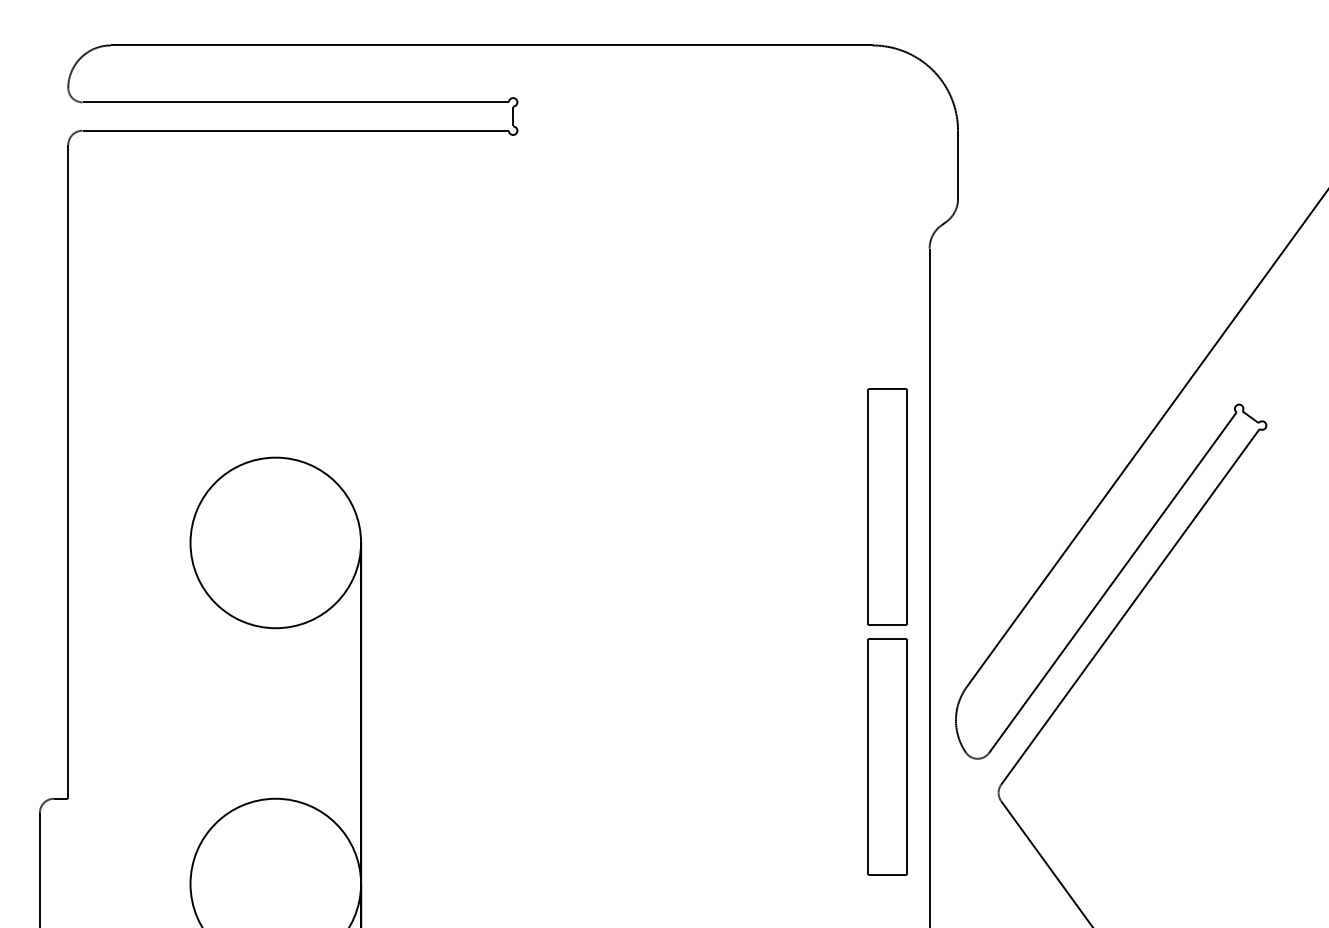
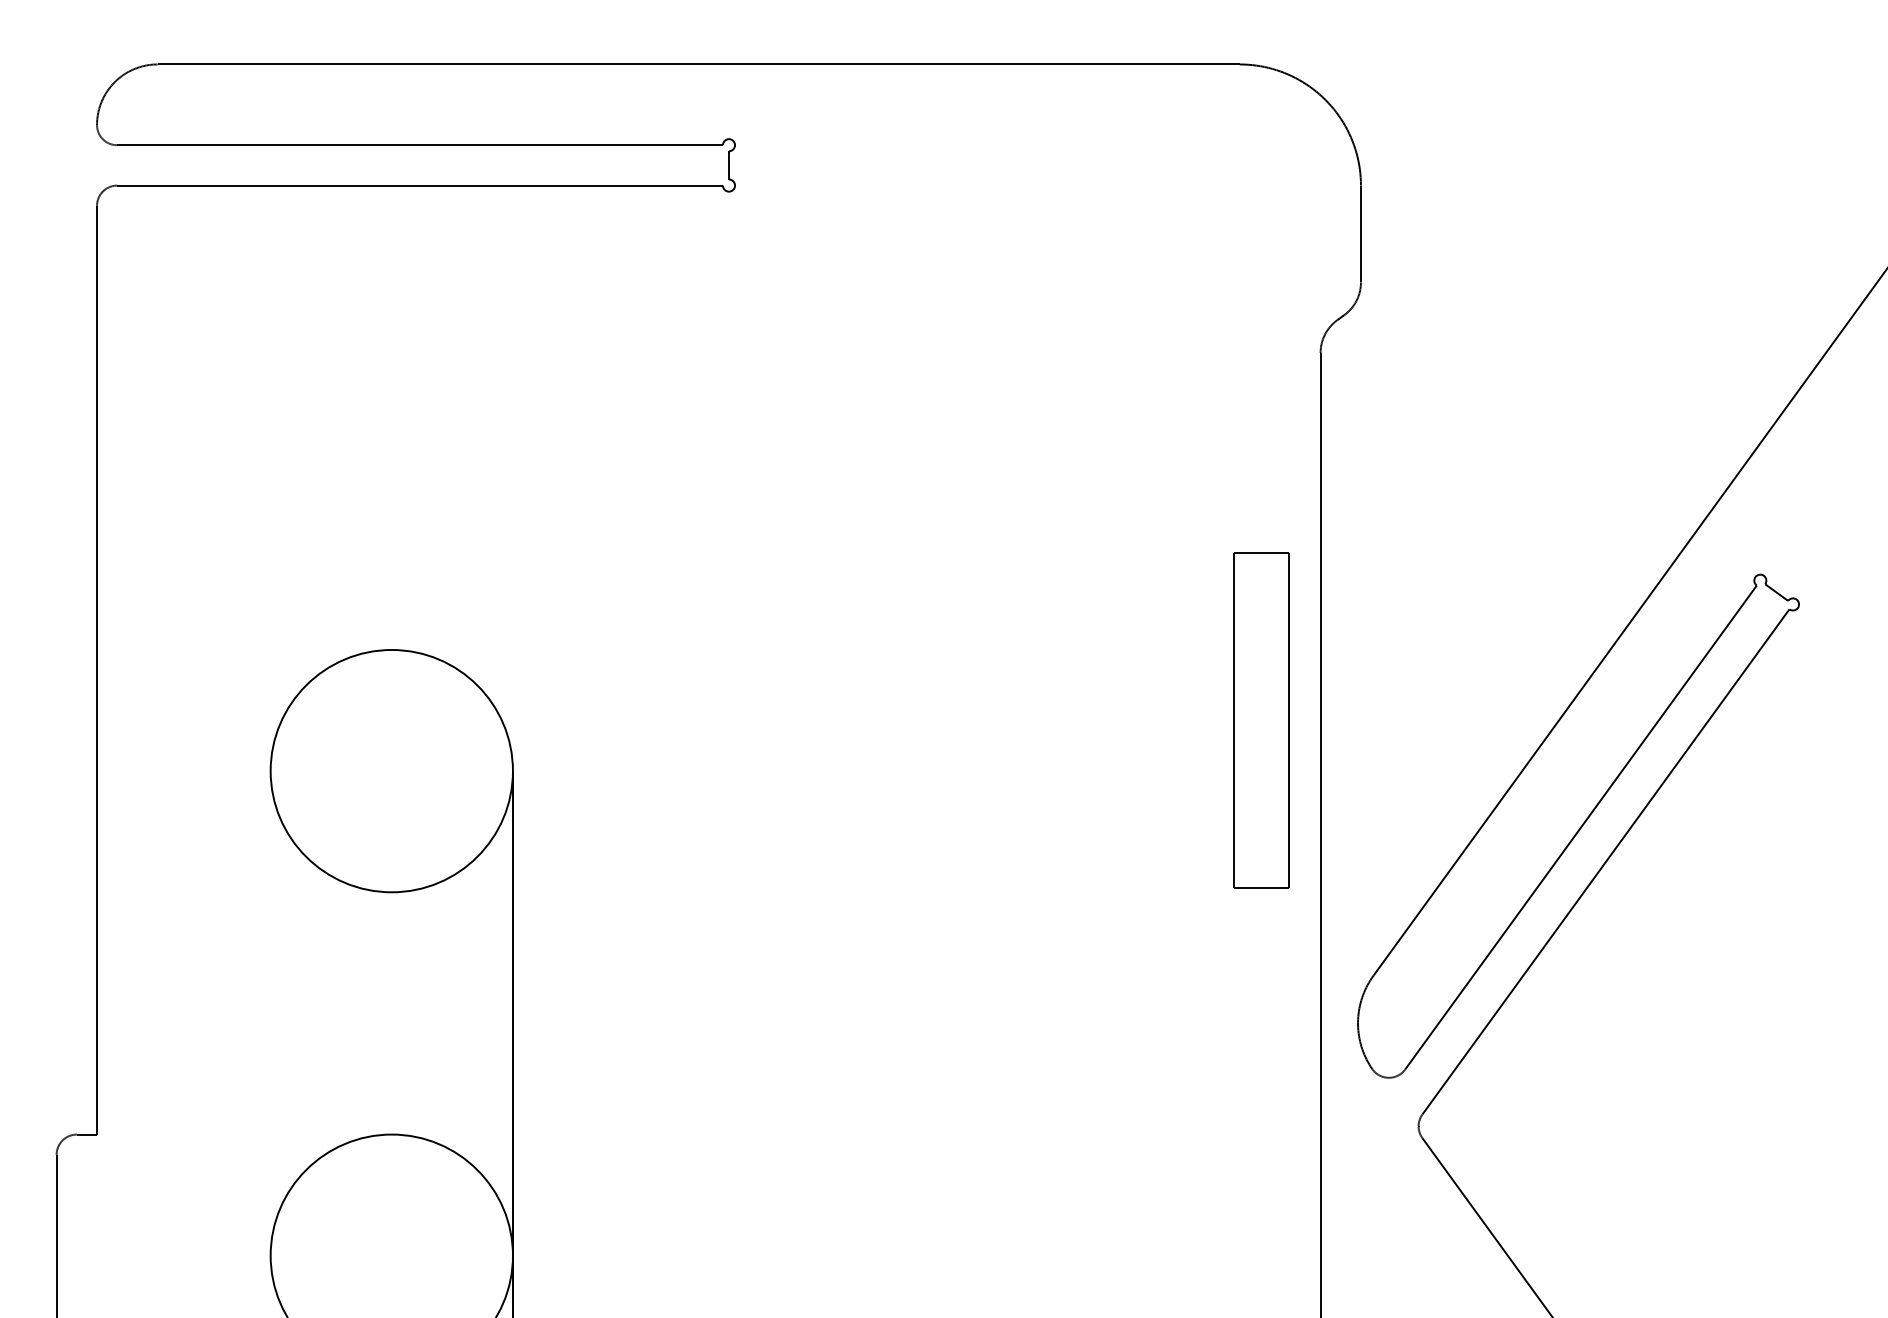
part: (887, 756) -> (1260, 1074), removed

